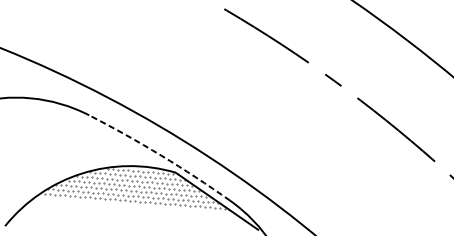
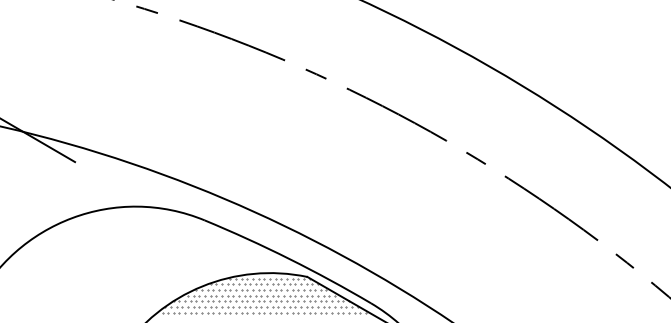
arc: (161, 155) -> (289, 258), dashed -> solid

